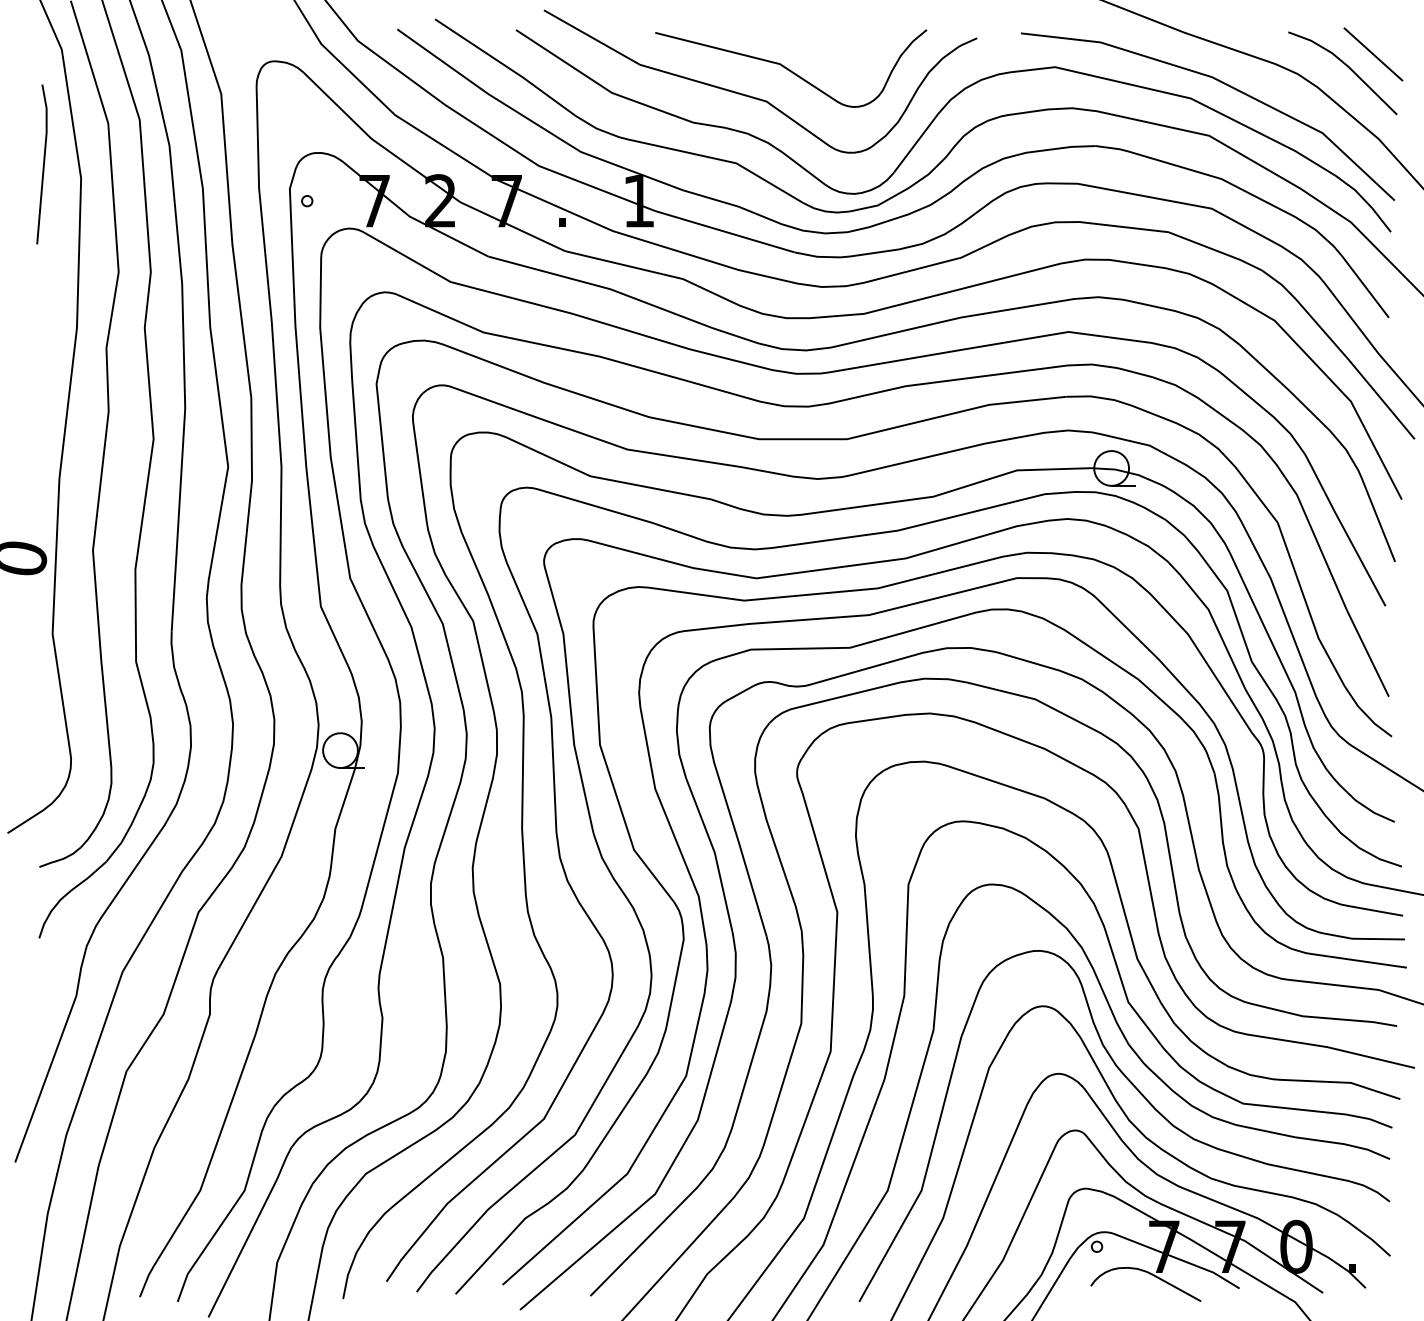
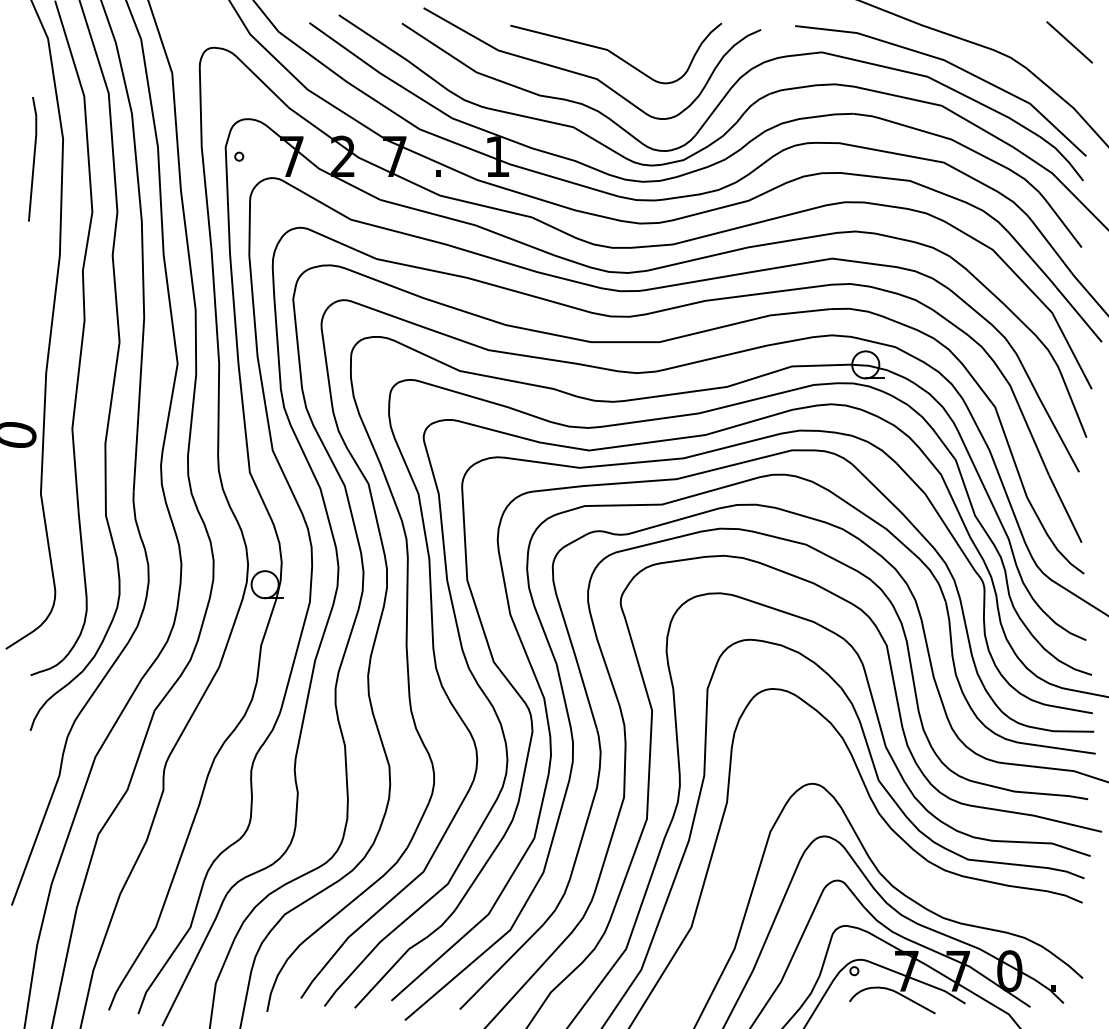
line: (1347, 67) -> (1049, 52), removed
line: (43, 164) -> (33, 159), moved
curve: (1147, 1102) -> (893, 858), removed

